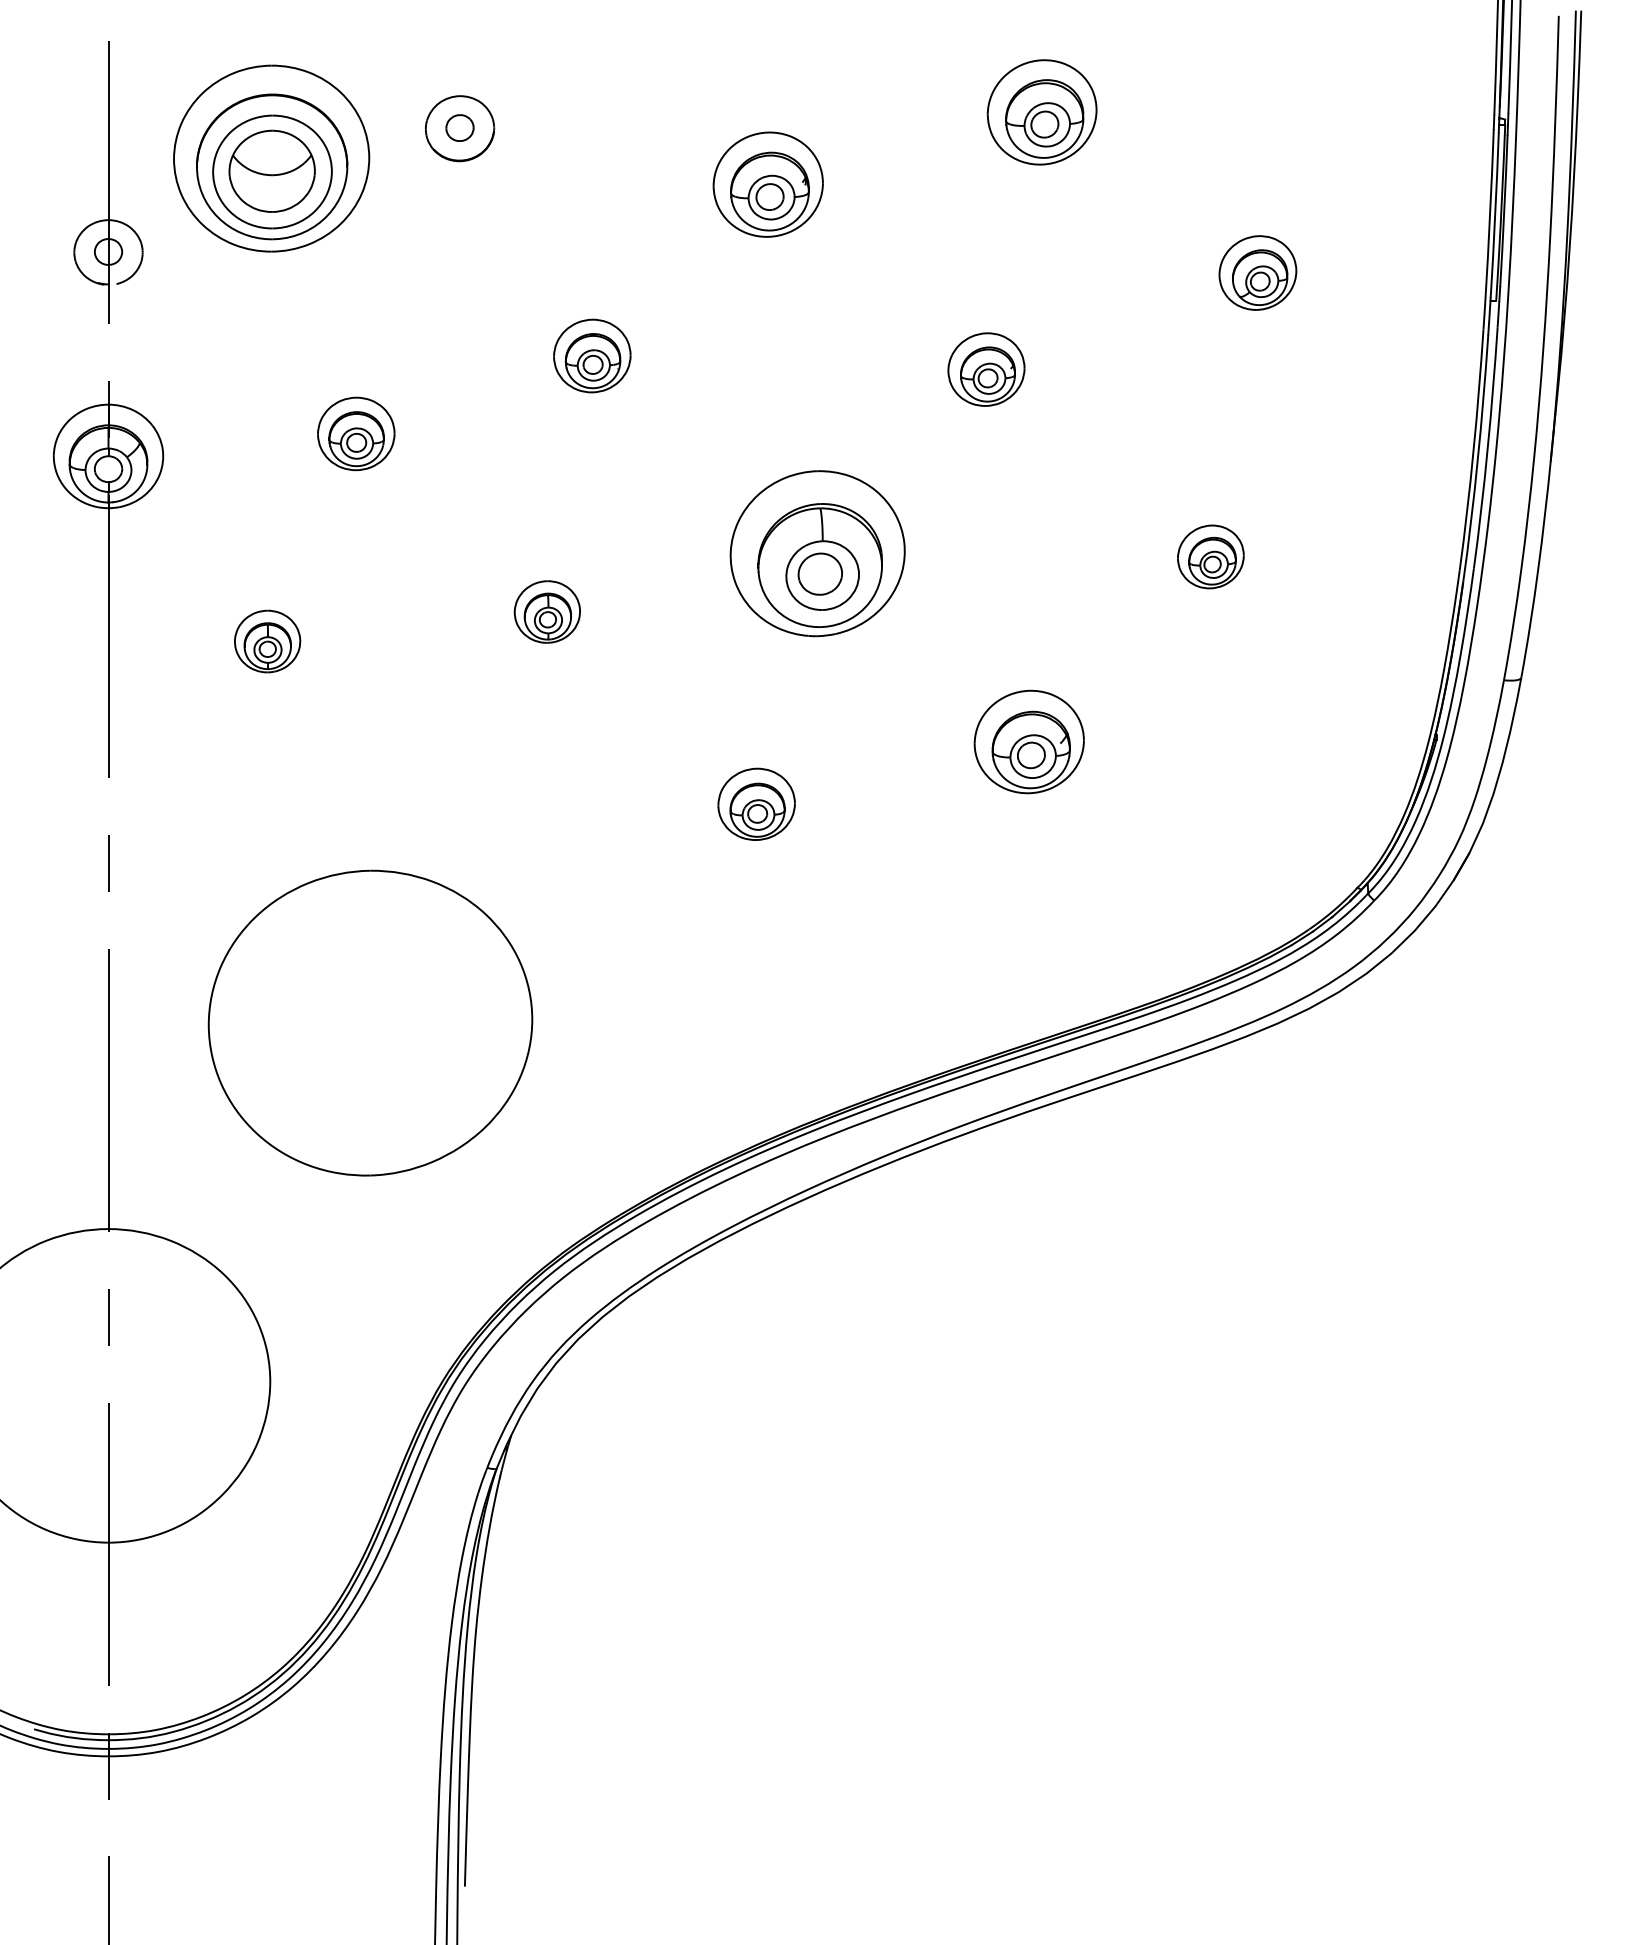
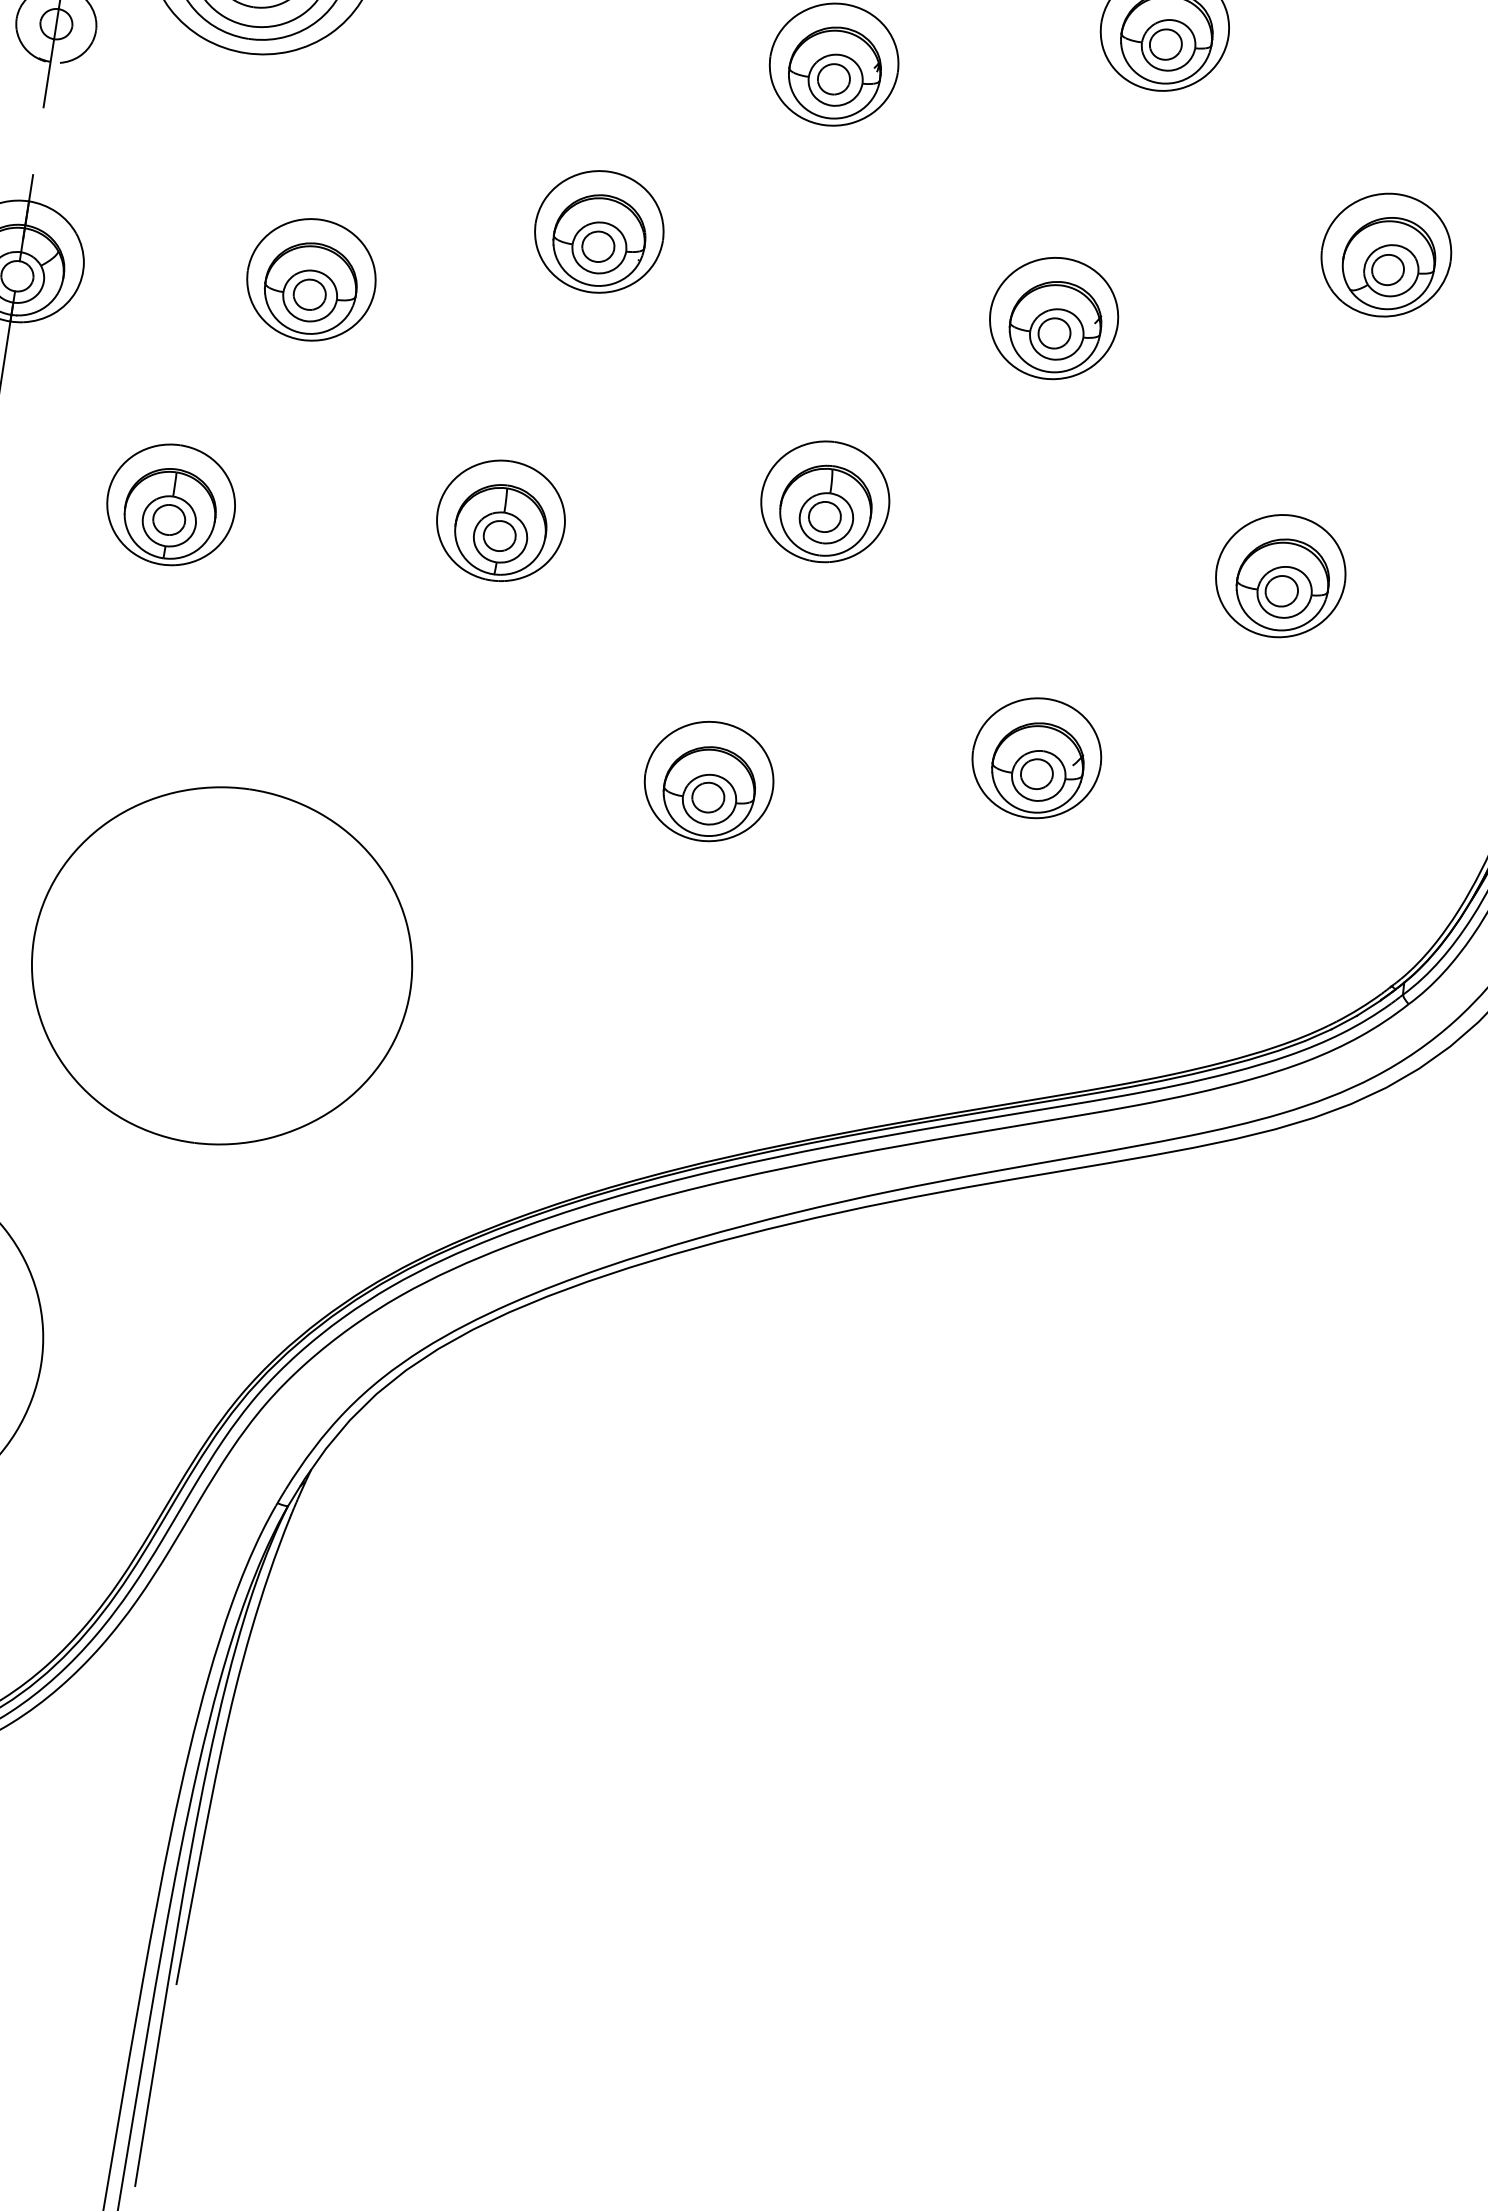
part: (1257, 272) -> (1386, 254), size x1.43
part: (591, 355) -> (598, 231), size x1.43
part: (986, 369) -> (1054, 318), size x1.43
part: (355, 433) -> (310, 279), size x1.43
part: (817, 553) -> (824, 501), size x0.62
part: (1210, 556) -> (1280, 575), size x1.67
part: (547, 611) -> (501, 520), size x1.67
part: (267, 641) -> (170, 504), size x1.67
part: (756, 804) -> (709, 781), size x1.43

